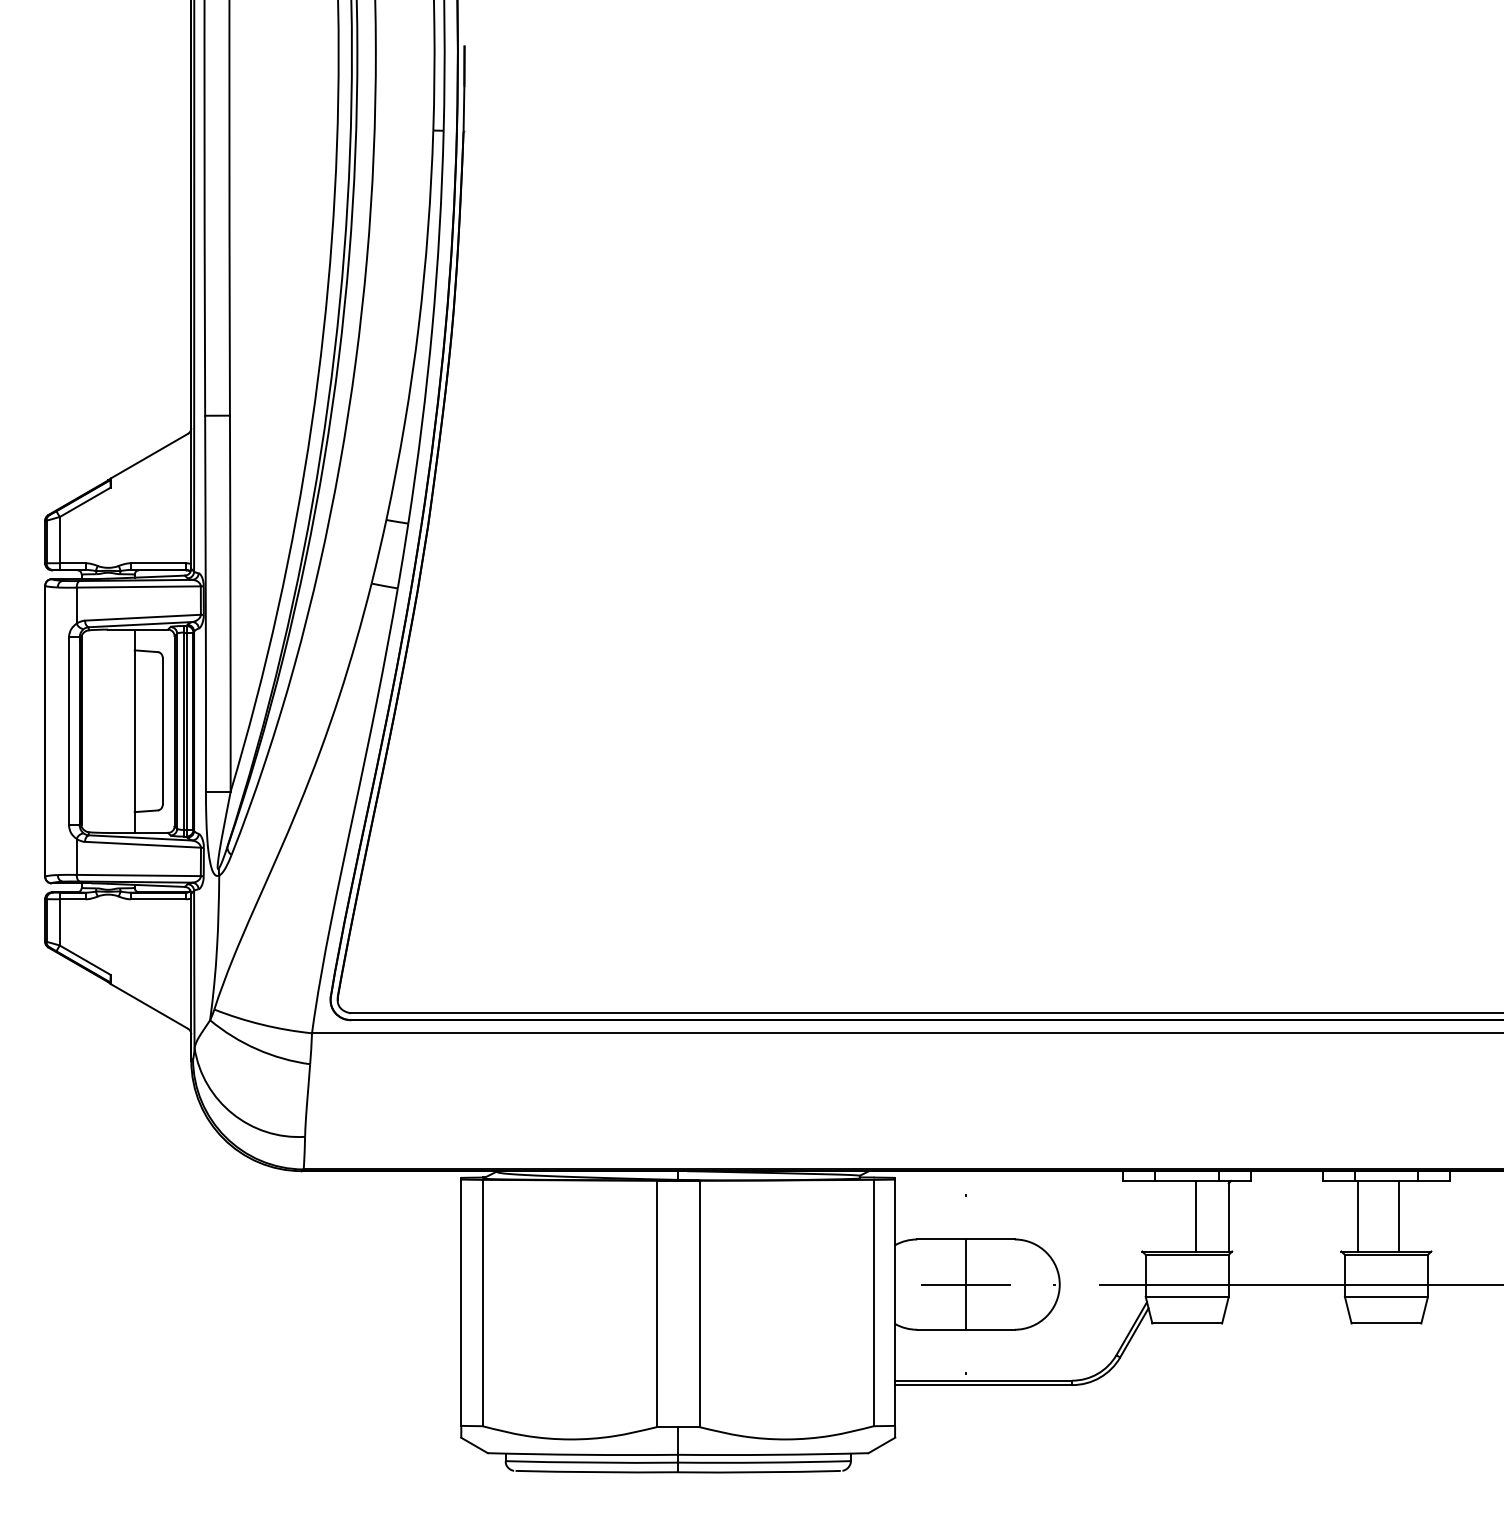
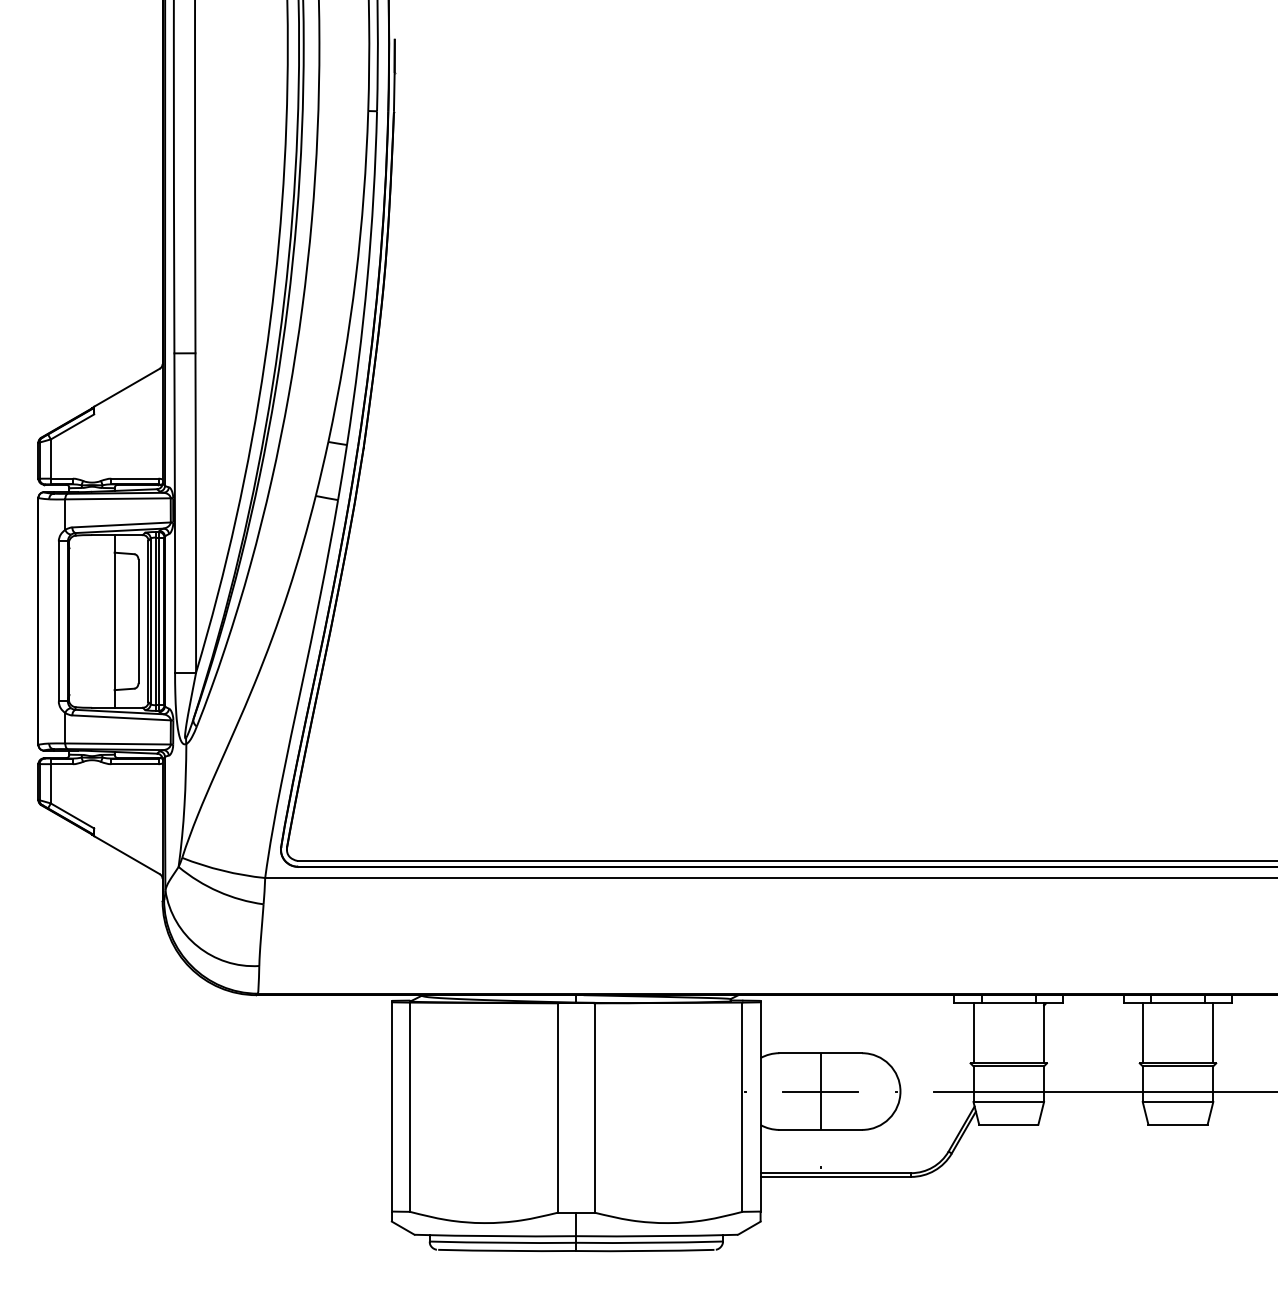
line: (1195, 1215) -> (973, 1032), moved
line: (1357, 1215) -> (1212, 1032), moved
line: (1398, 1215) -> (1142, 1032), moved

